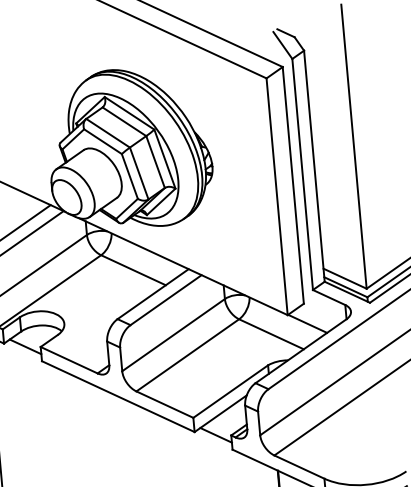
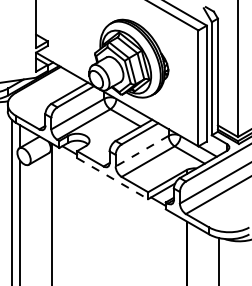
line: (174, 335) -> (142, 151), solid -> dashed
line: (120, 396) -> (113, 178), solid -> dashed

